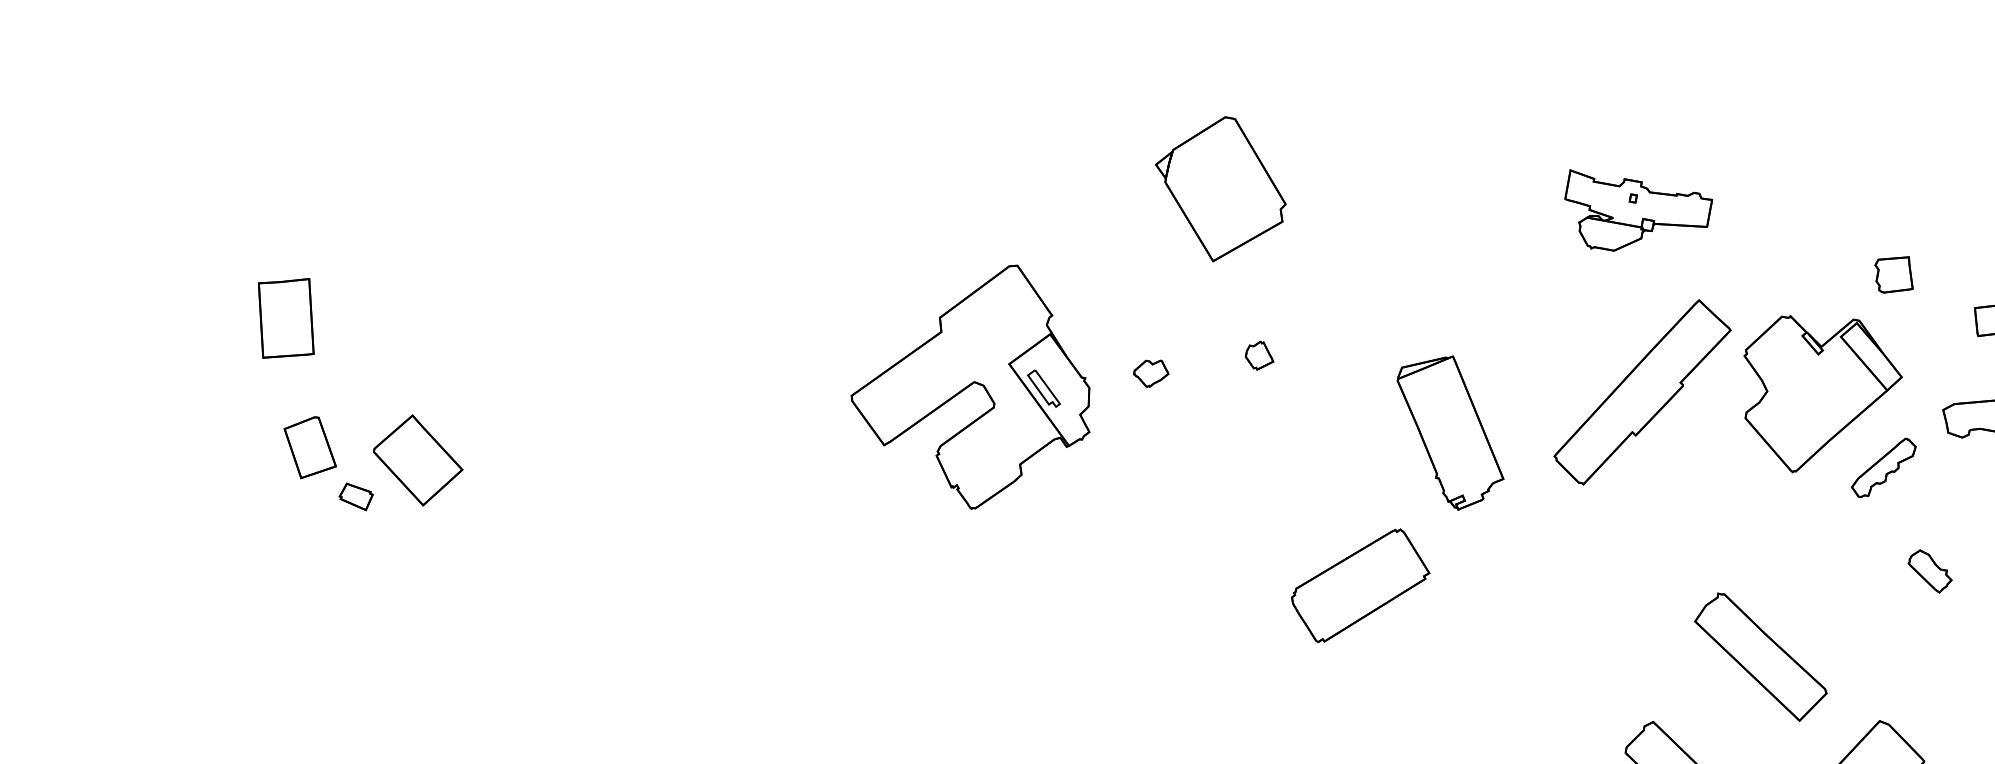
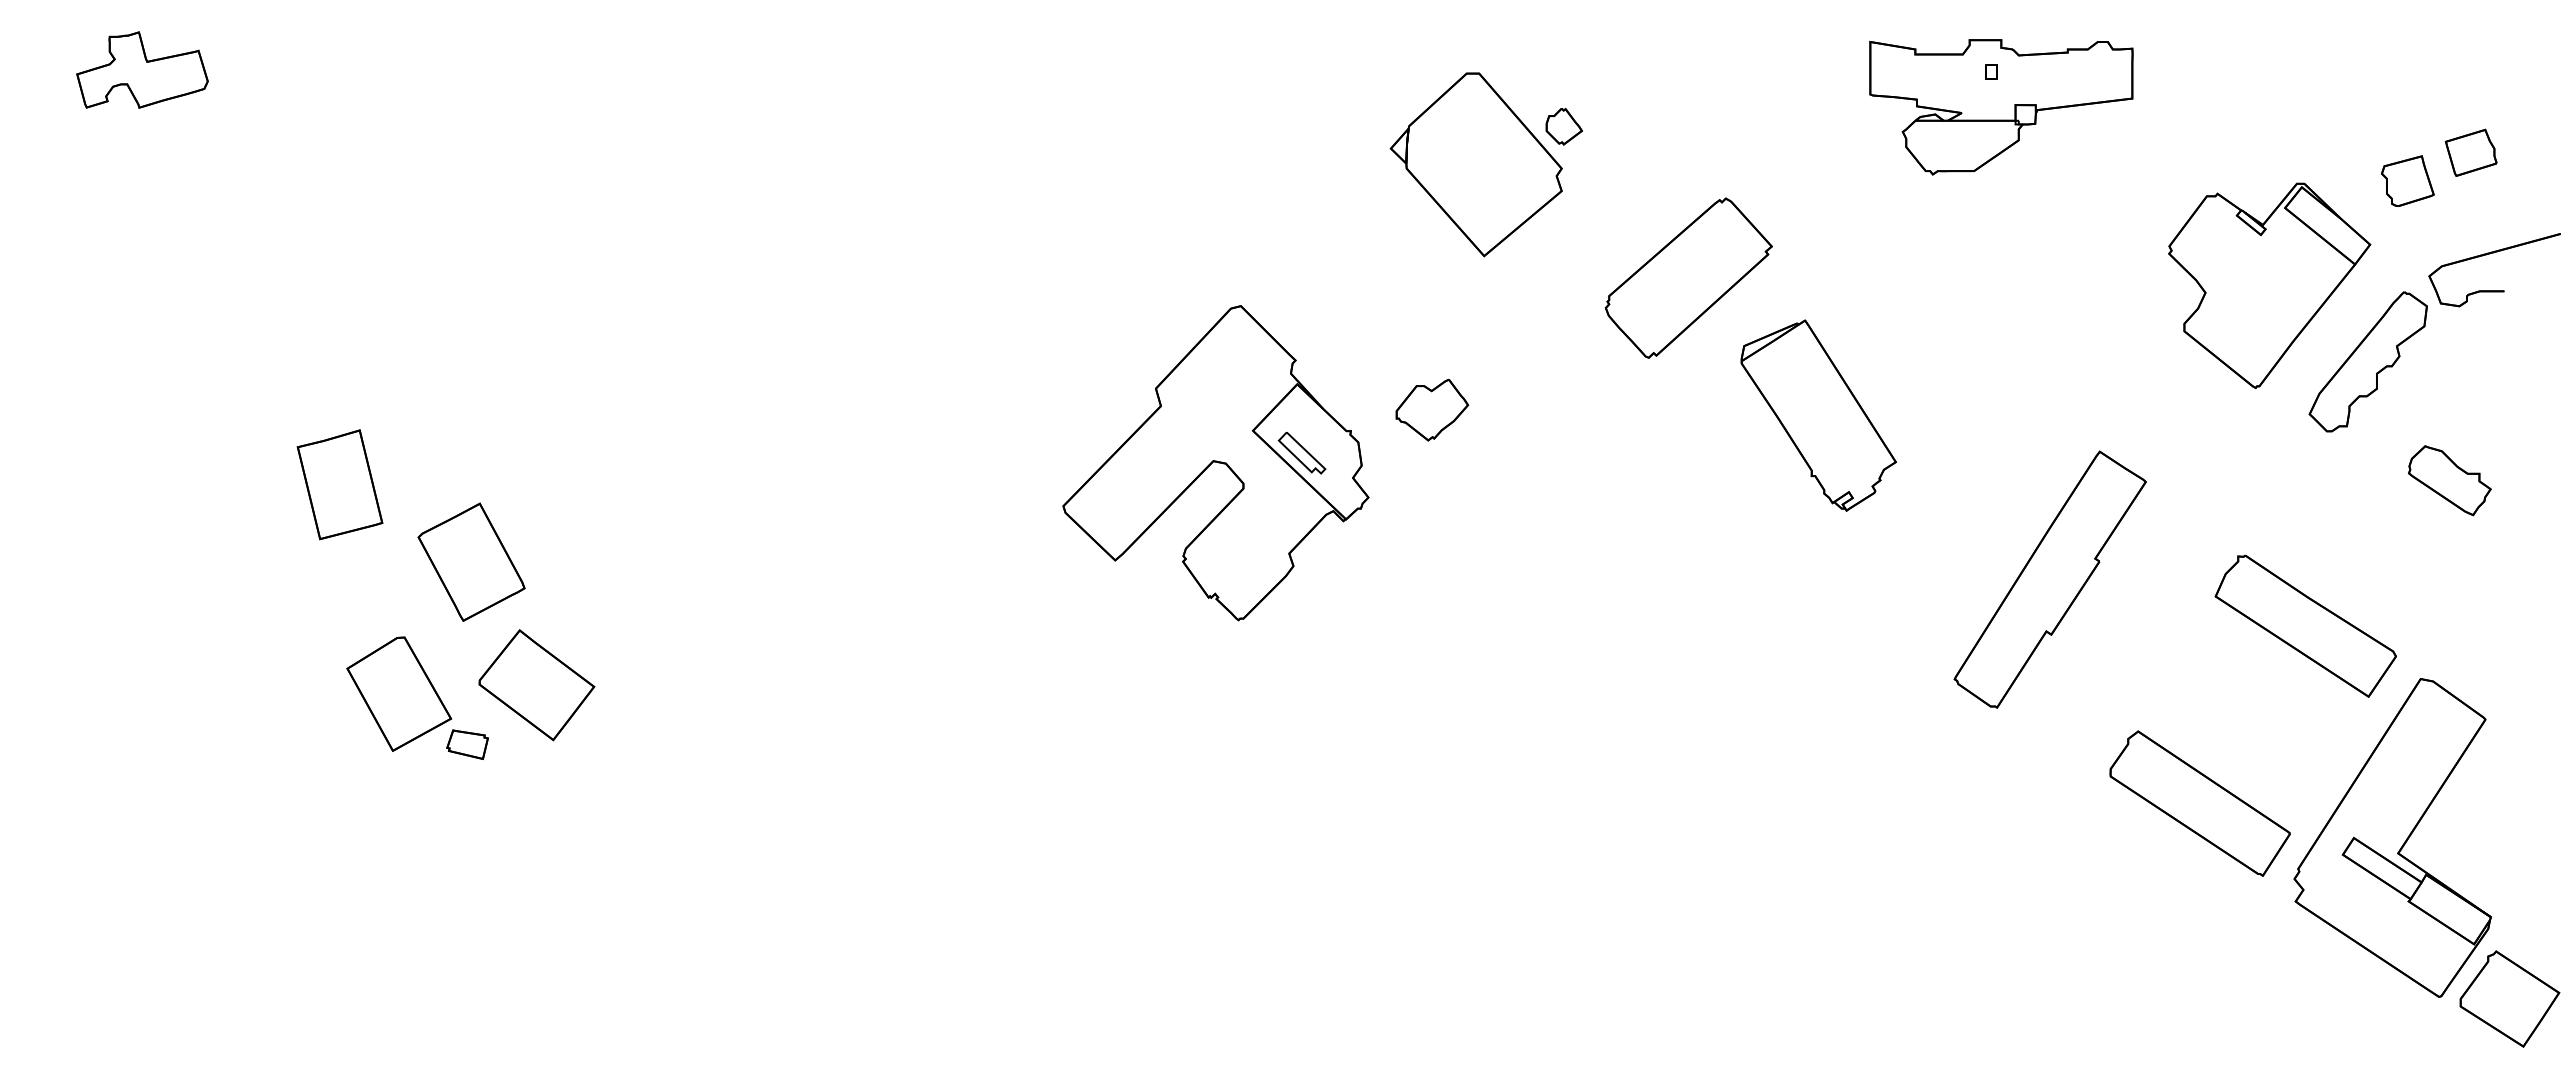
part: (1635, 218) -> (2001, 107), size x1.43
part: (1894, 273) -> (2407, 180), moved
part: (285, 318) -> (339, 484), moved
part: (384, 355) -> (471, 561), added
part: (1259, 355) -> (1563, 126), moved
part: (1151, 372) -> (1432, 409), size x1.67
part: (1642, 392) -> (2049, 579), moved
part: (310, 447) -> (399, 693), size x1.43
part: (1883, 467) -> (2367, 361), size x1.67
part: (1930, 571) -> (2449, 480), size x1.43
part: (1360, 585) -> (1688, 277), moved
part: (1760, 656) -> (2305, 625), moved

